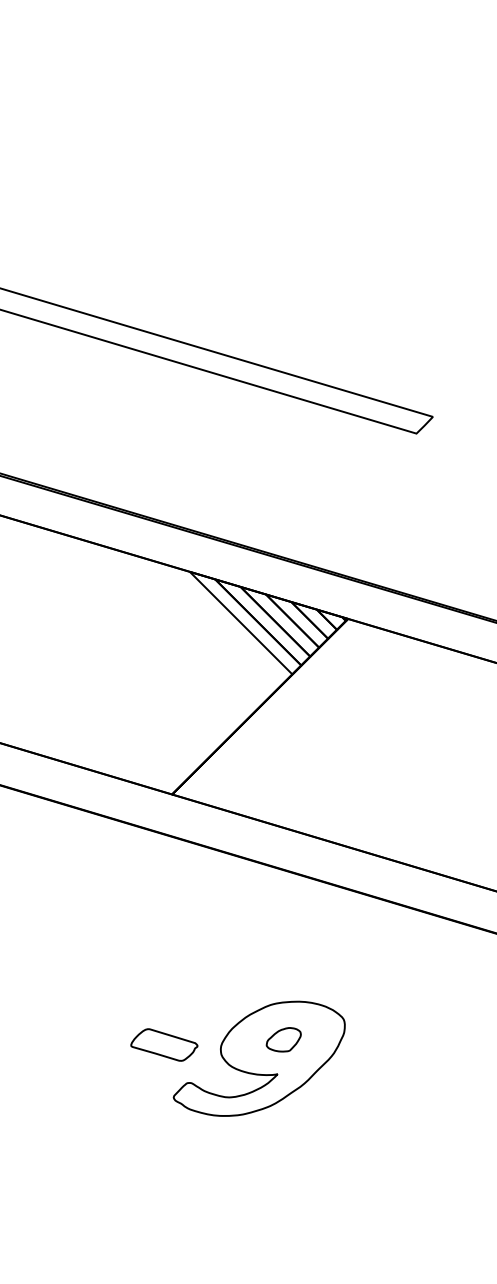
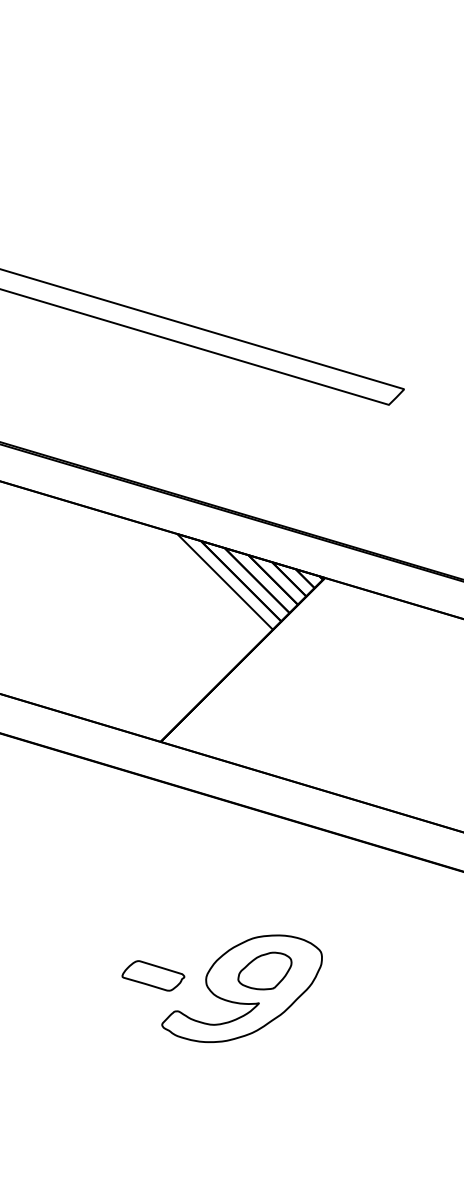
part: (283, 1039) -> (264, 970), size x1.67

